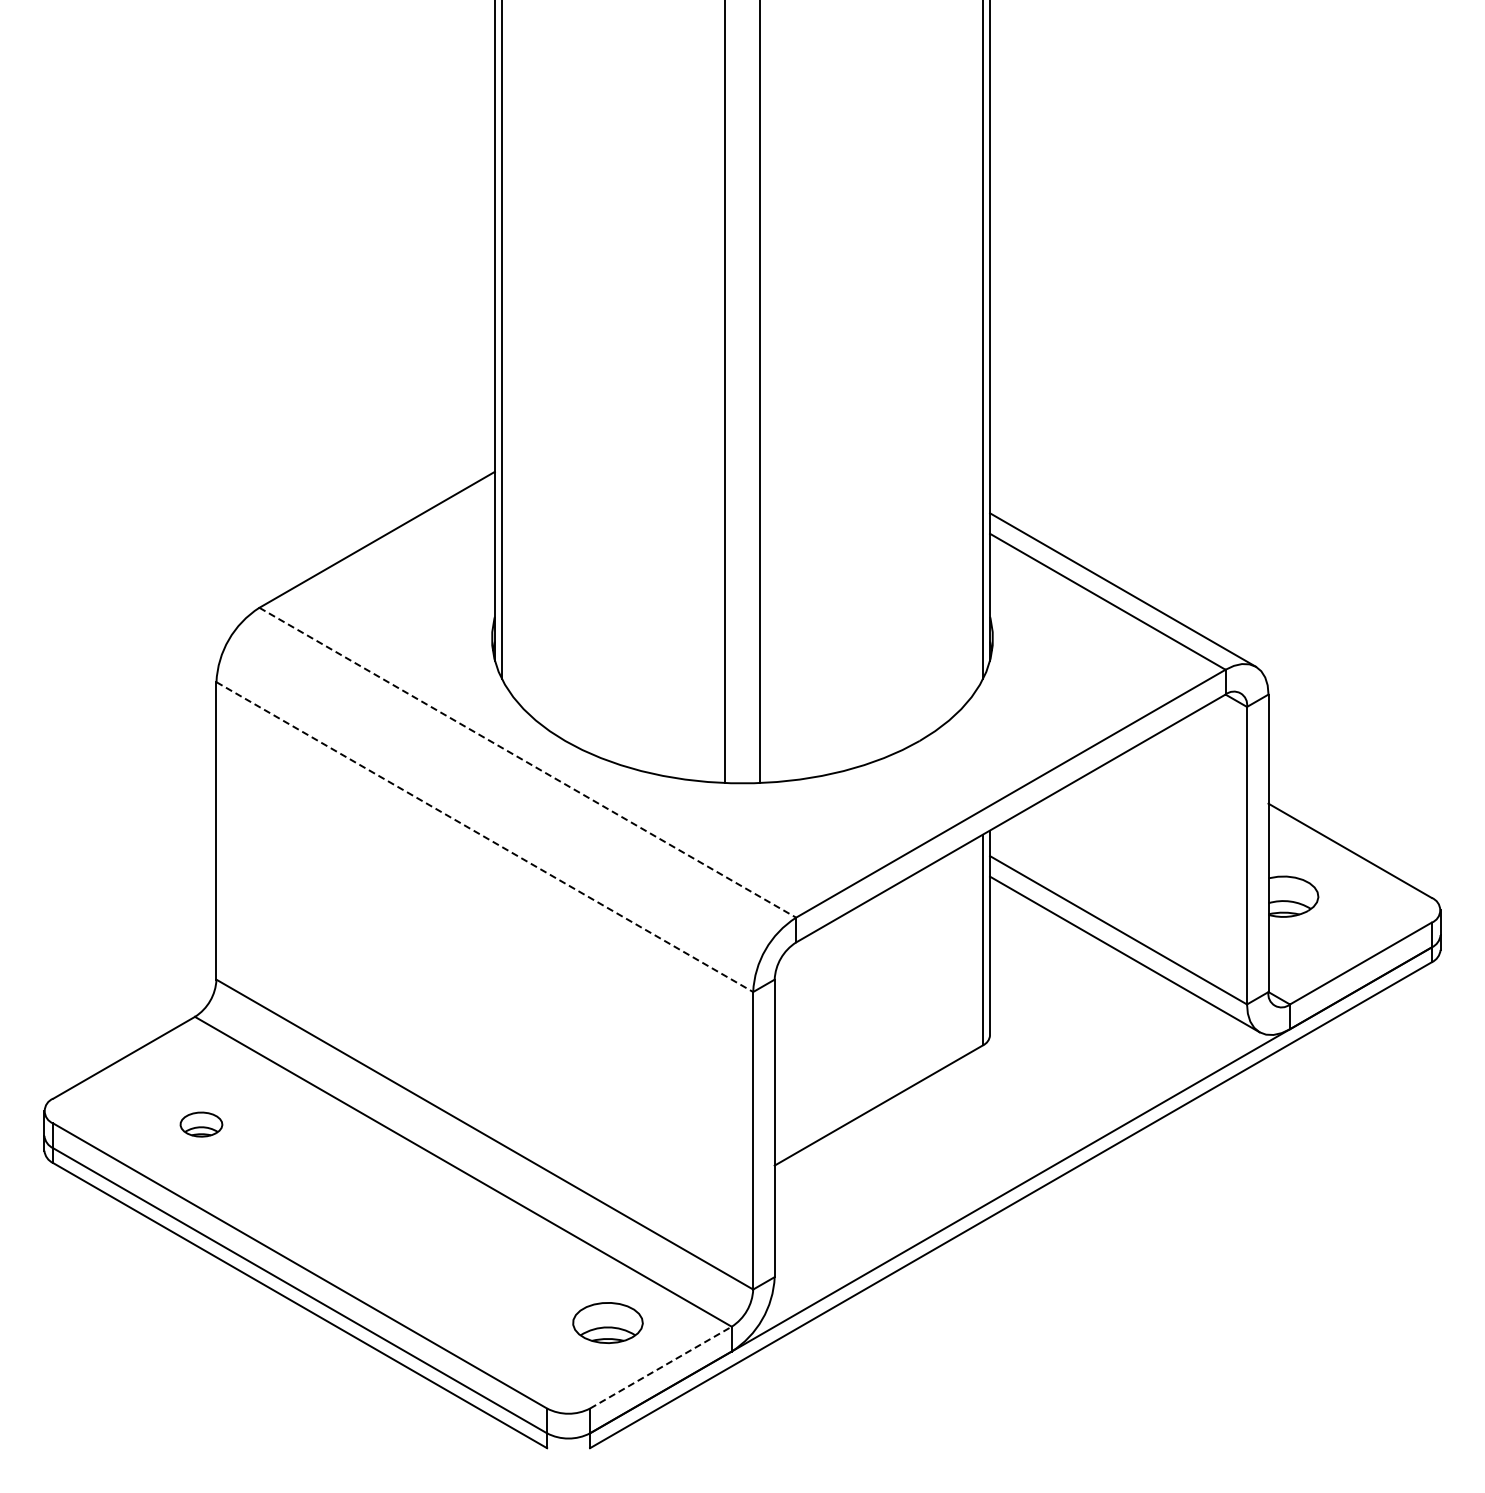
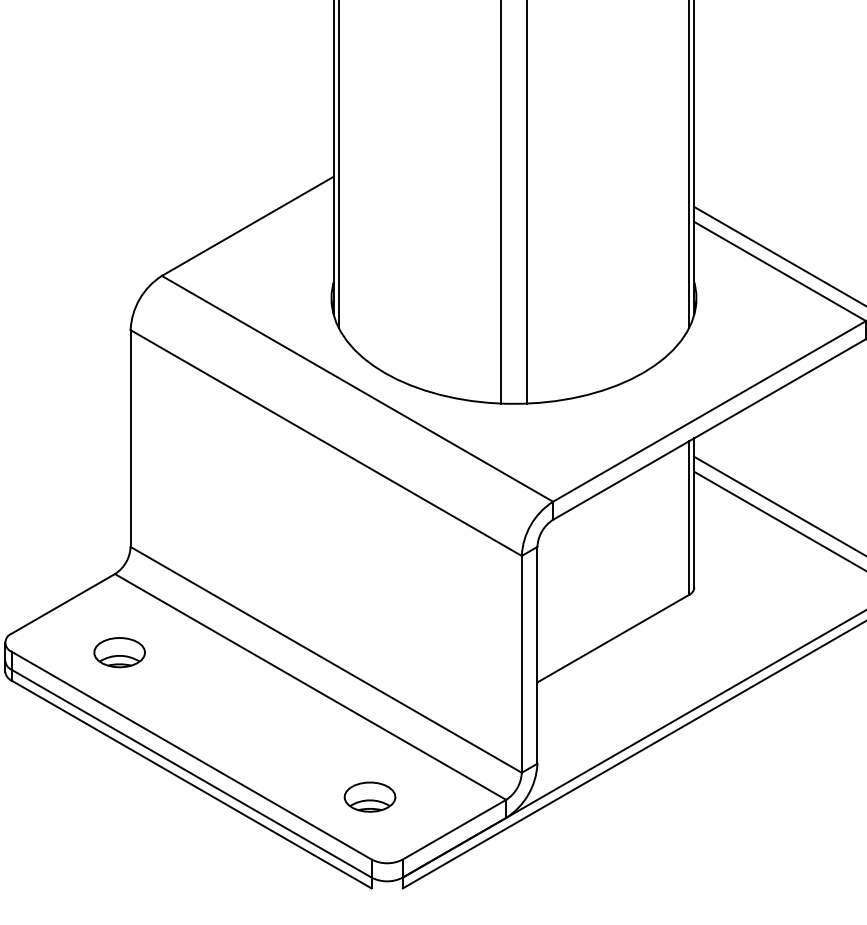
line: (527, 762) -> (357, 388), dashed -> solid
line: (484, 837) -> (325, 443), dashed -> solid
part: (201, 1124) -> (119, 652), size x1.67
part: (607, 1322) -> (369, 796), moved
line: (660, 1367) -> (454, 829), dashed -> solid

